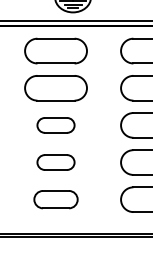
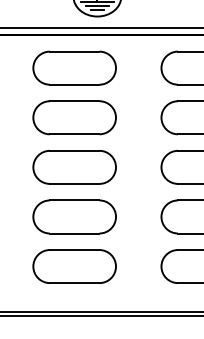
part: (55, 125) -> (73, 167), size x1.67
part: (55, 162) -> (73, 216), size x1.67
part: (55, 199) -> (73, 266), size x1.43

